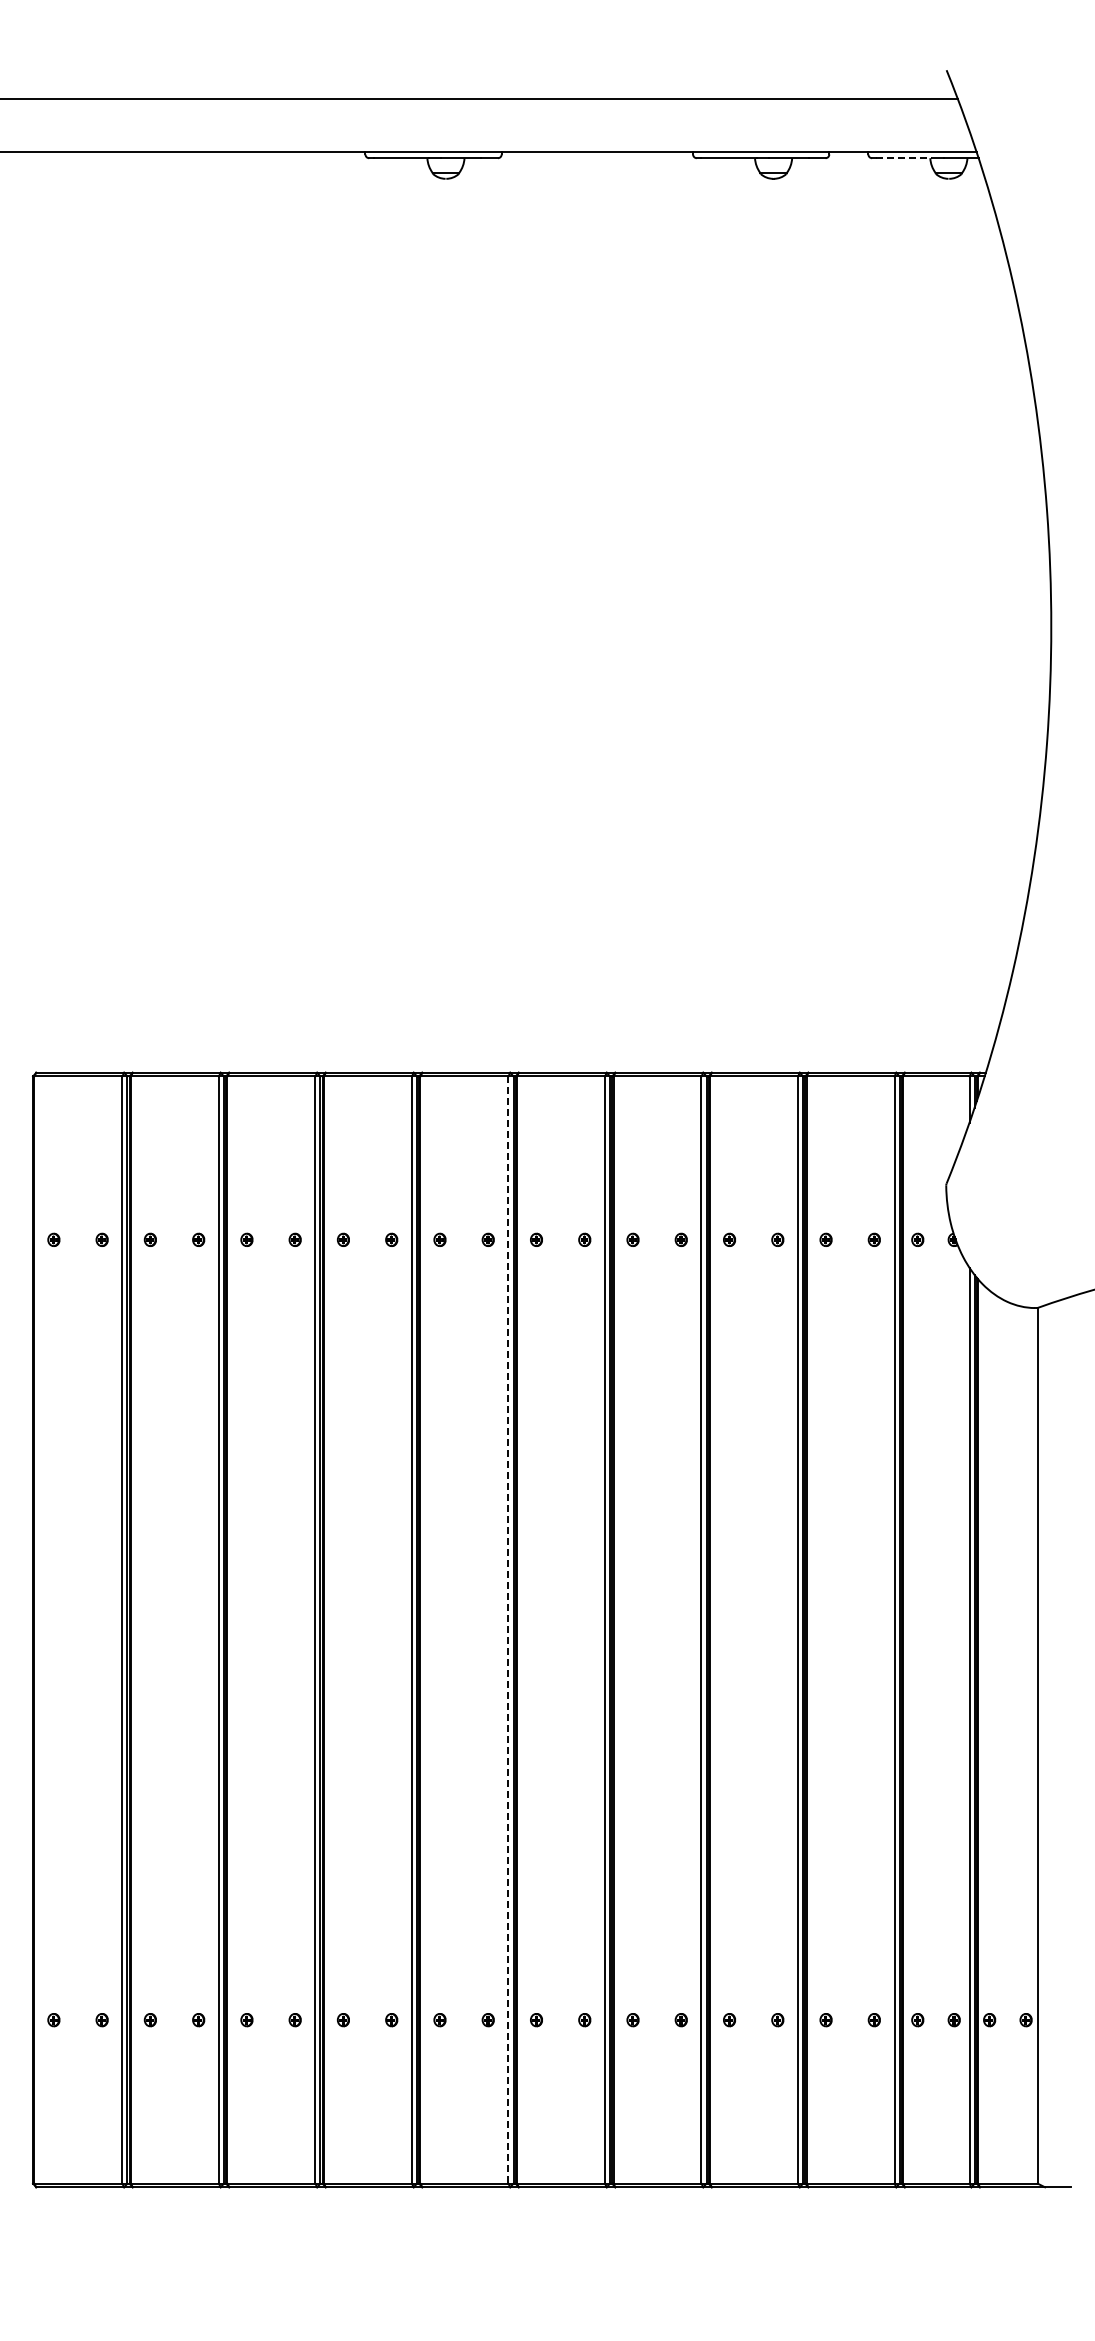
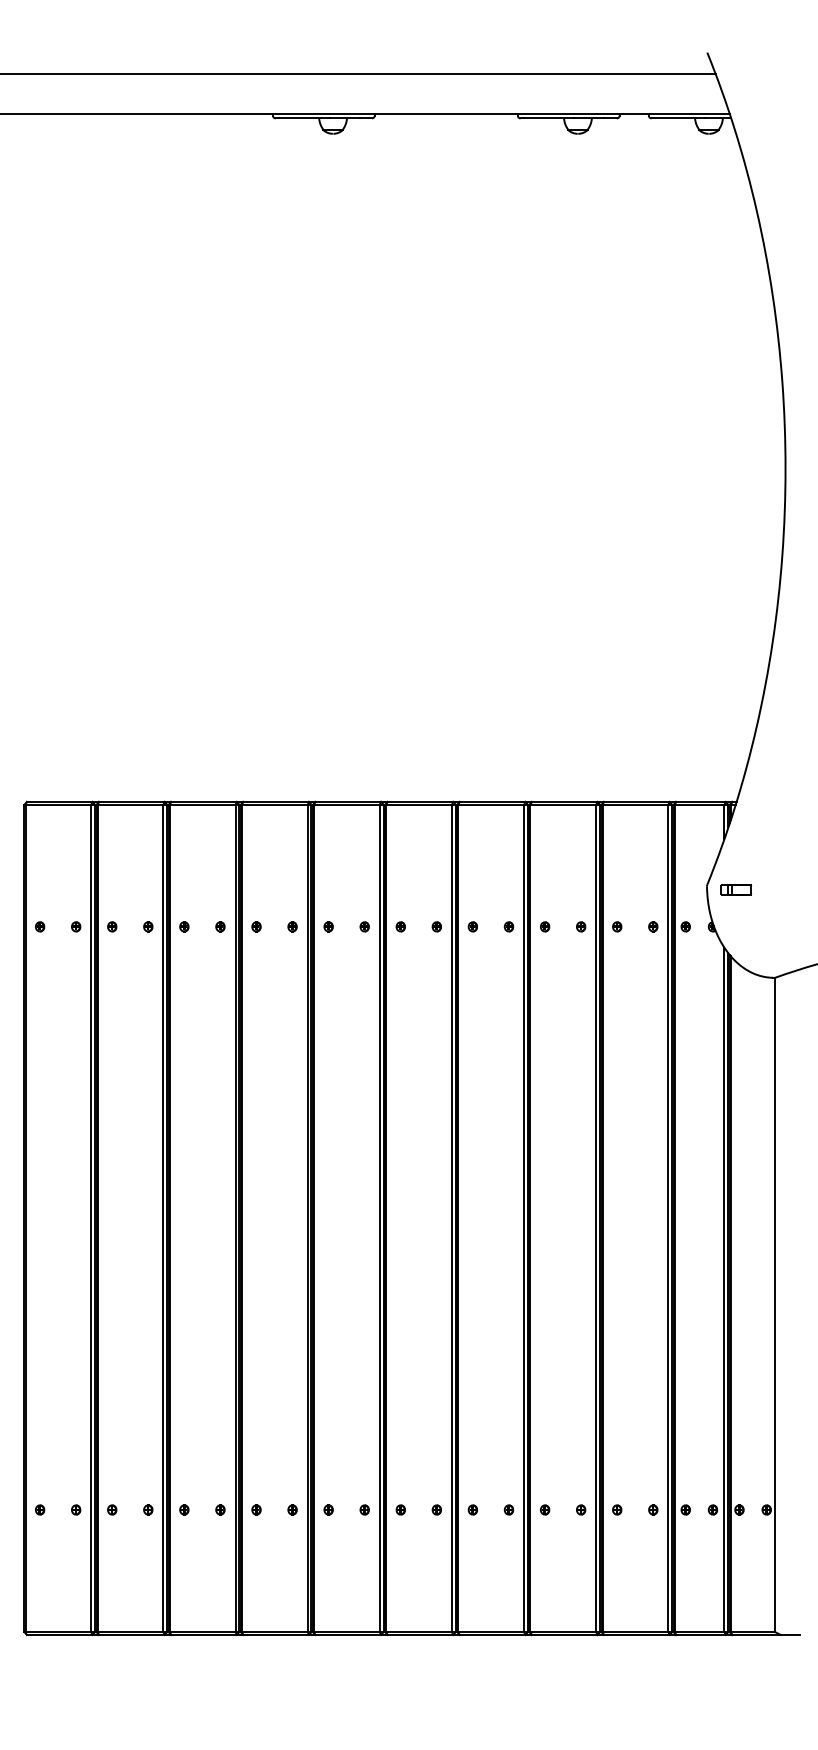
line: (904, 158) -> (675, 118), dashed -> solid
part: (985, 1190) -> (736, 889), added
line: (508, 1630) -> (379, 1218), dashed -> solid

